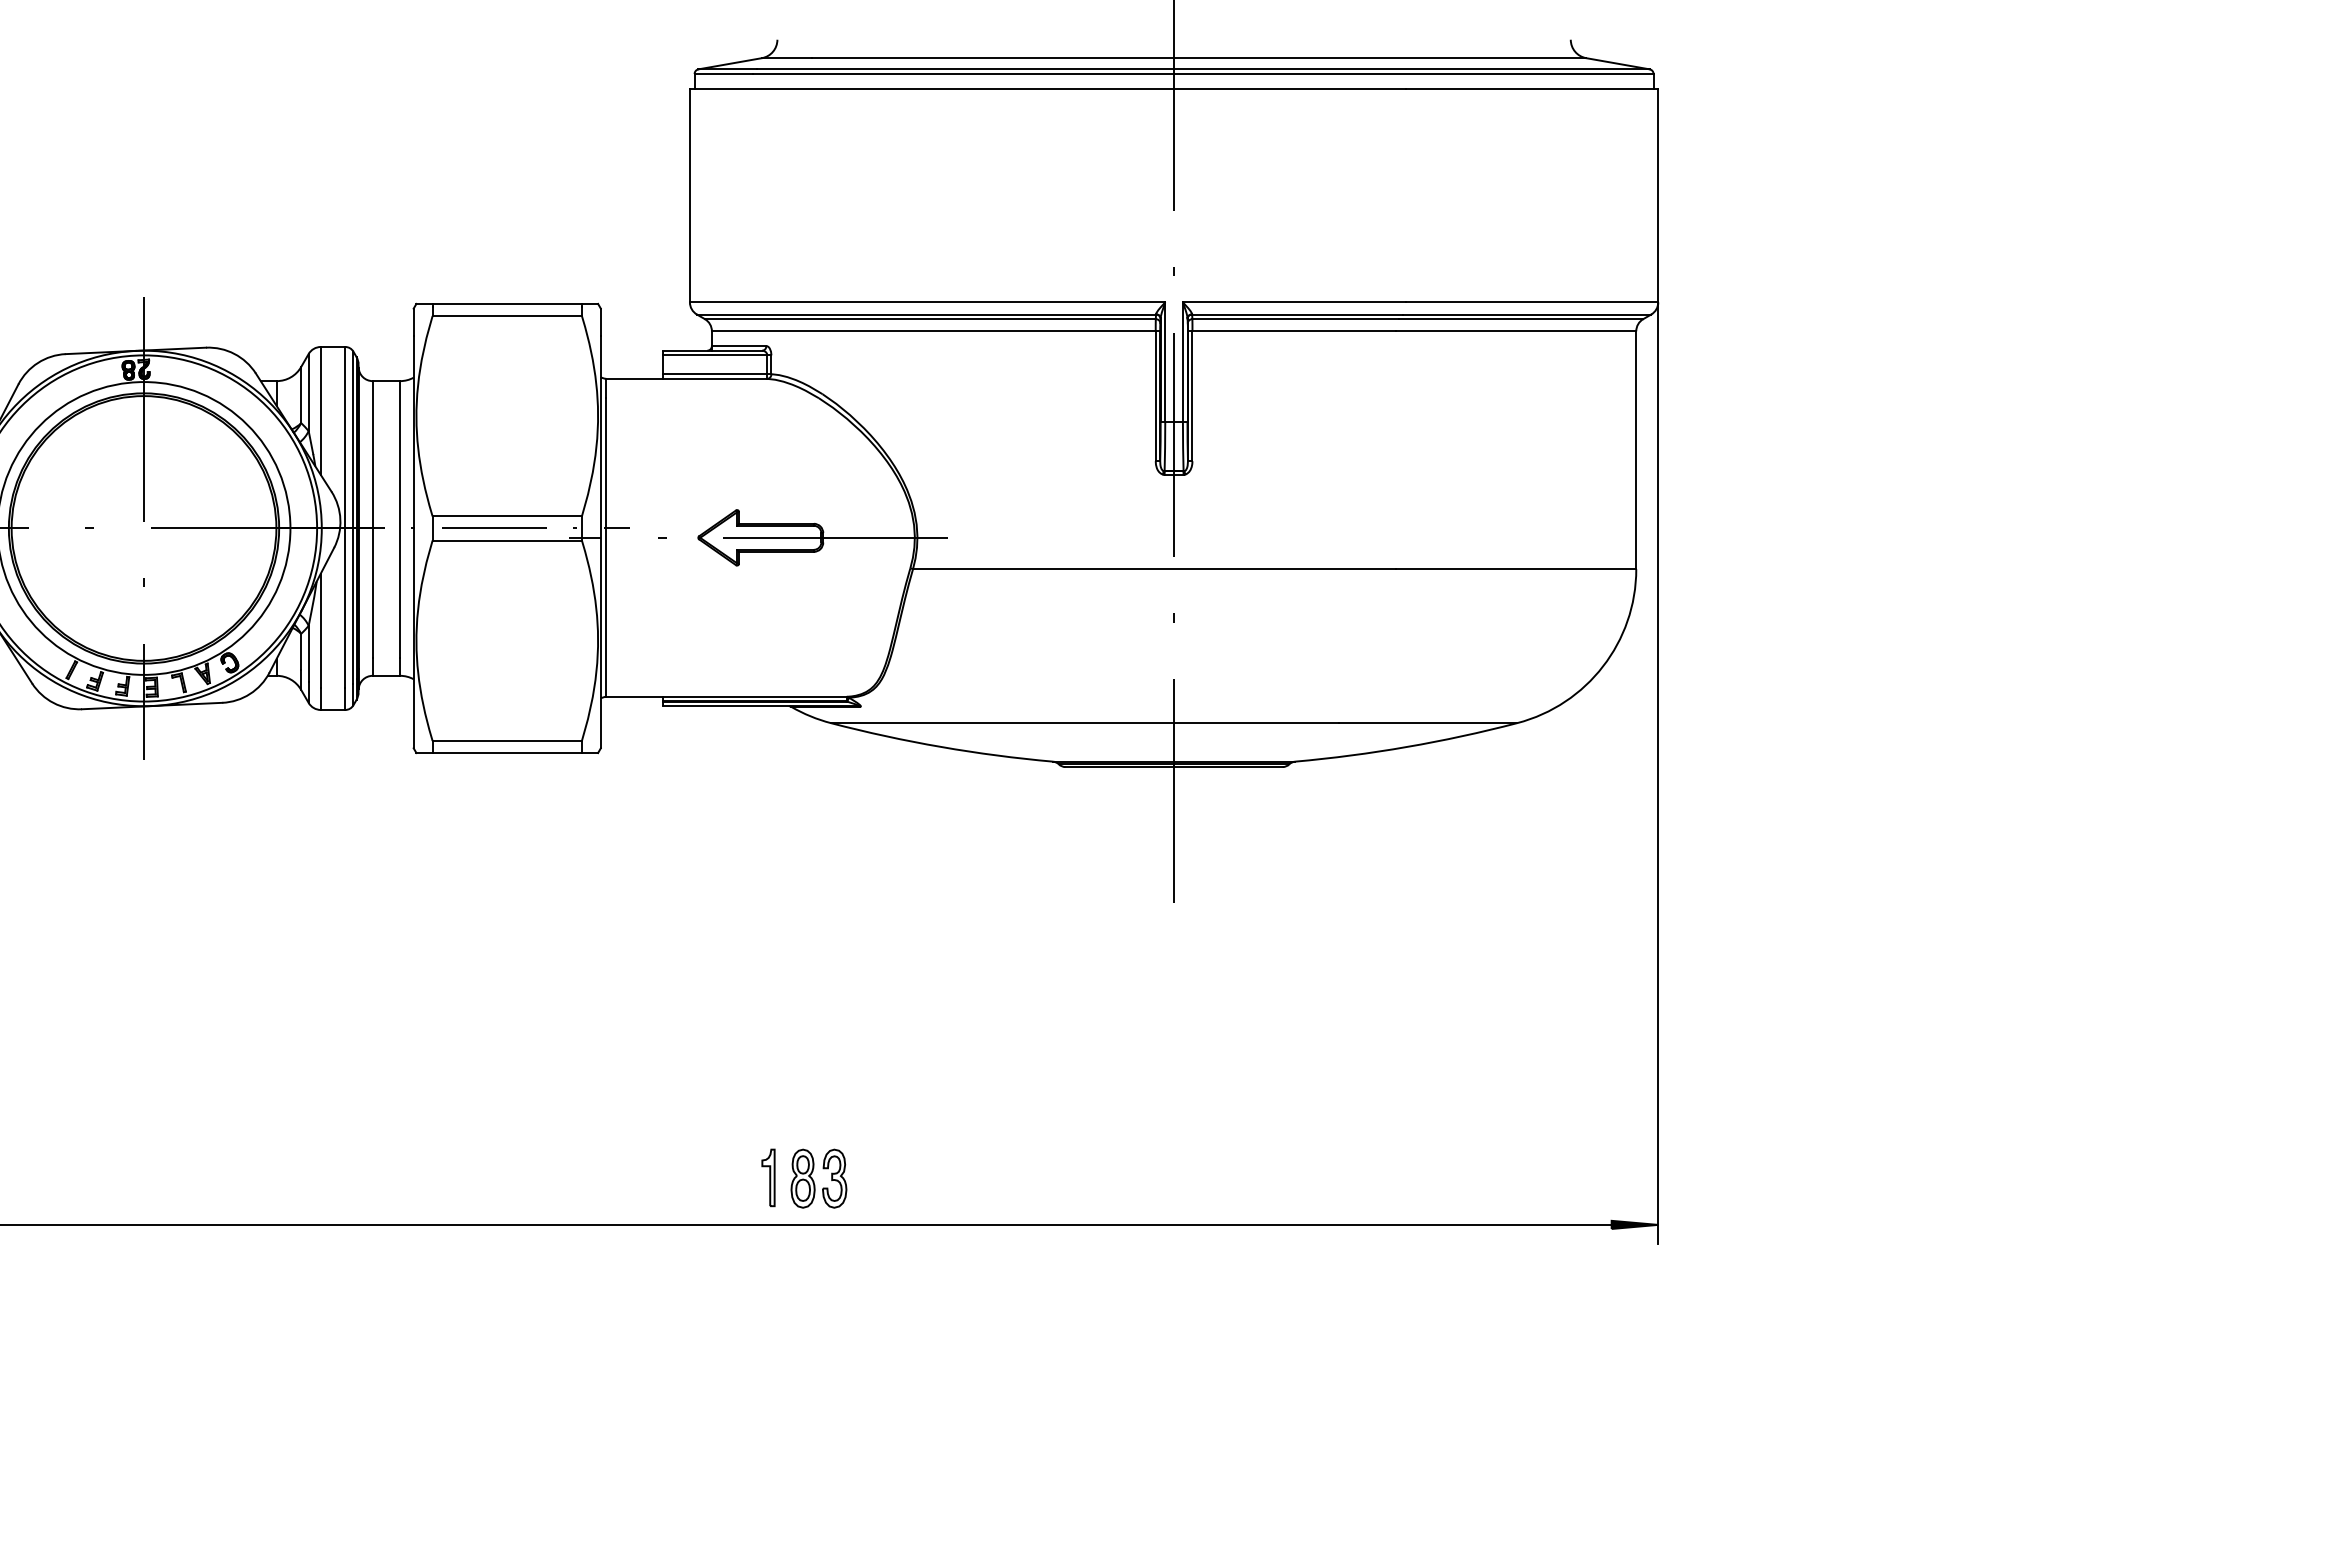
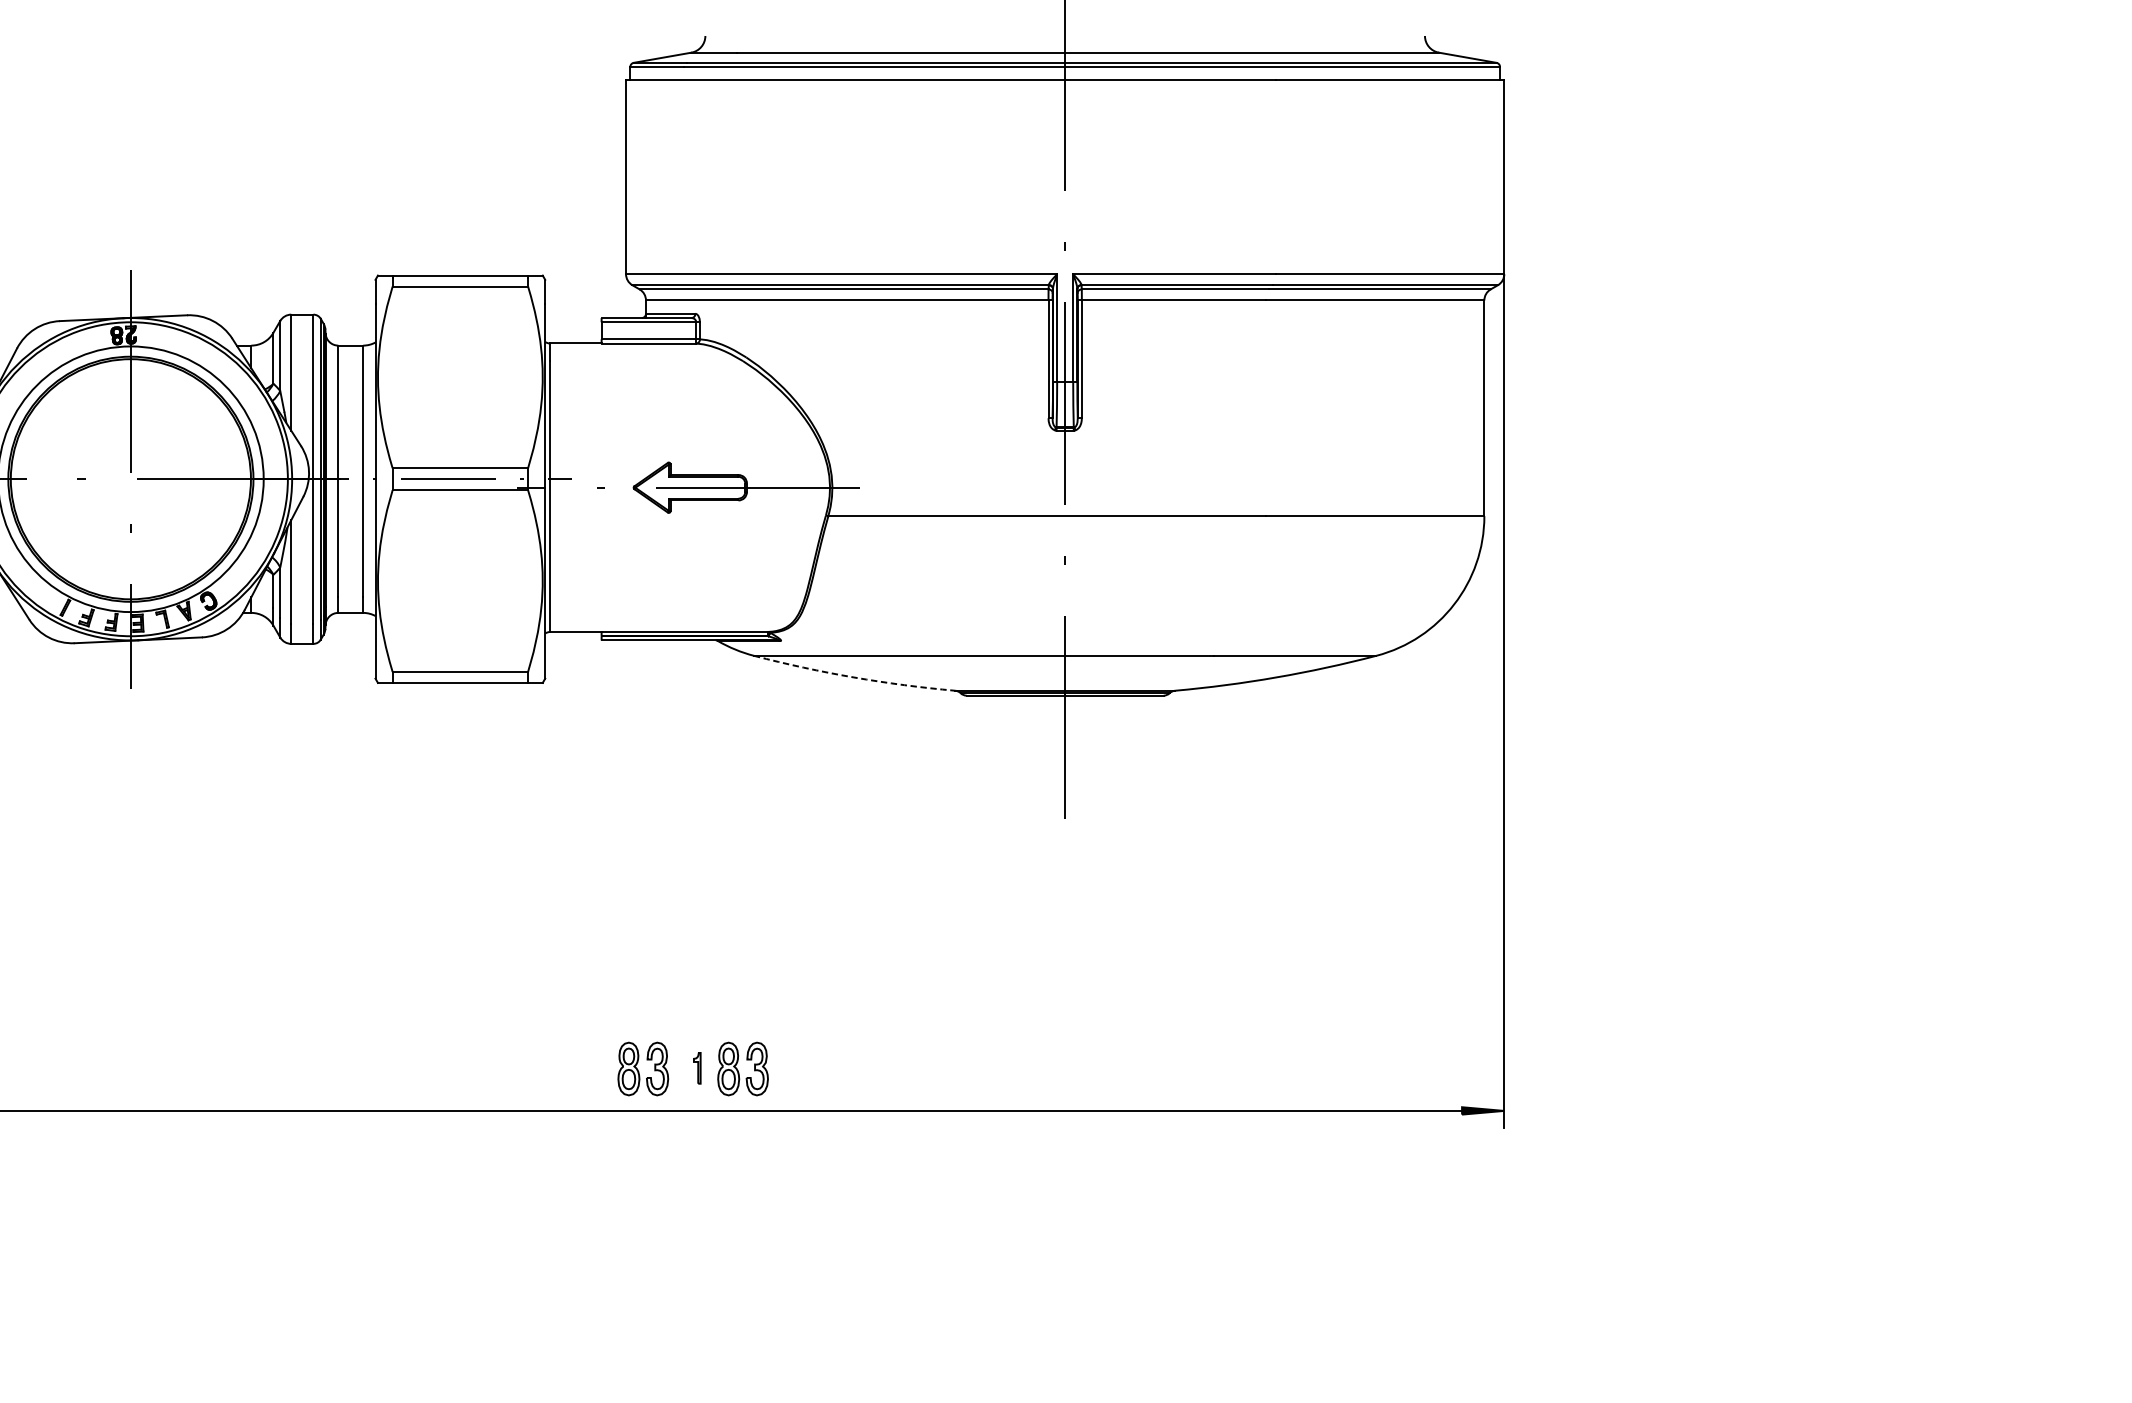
arc: (941, 747) -> (854, 677), solid -> dashed
part: (768, 1177) -> (697, 1067), size x0.6
part: (708, 1178) -> (642, 1068), added

